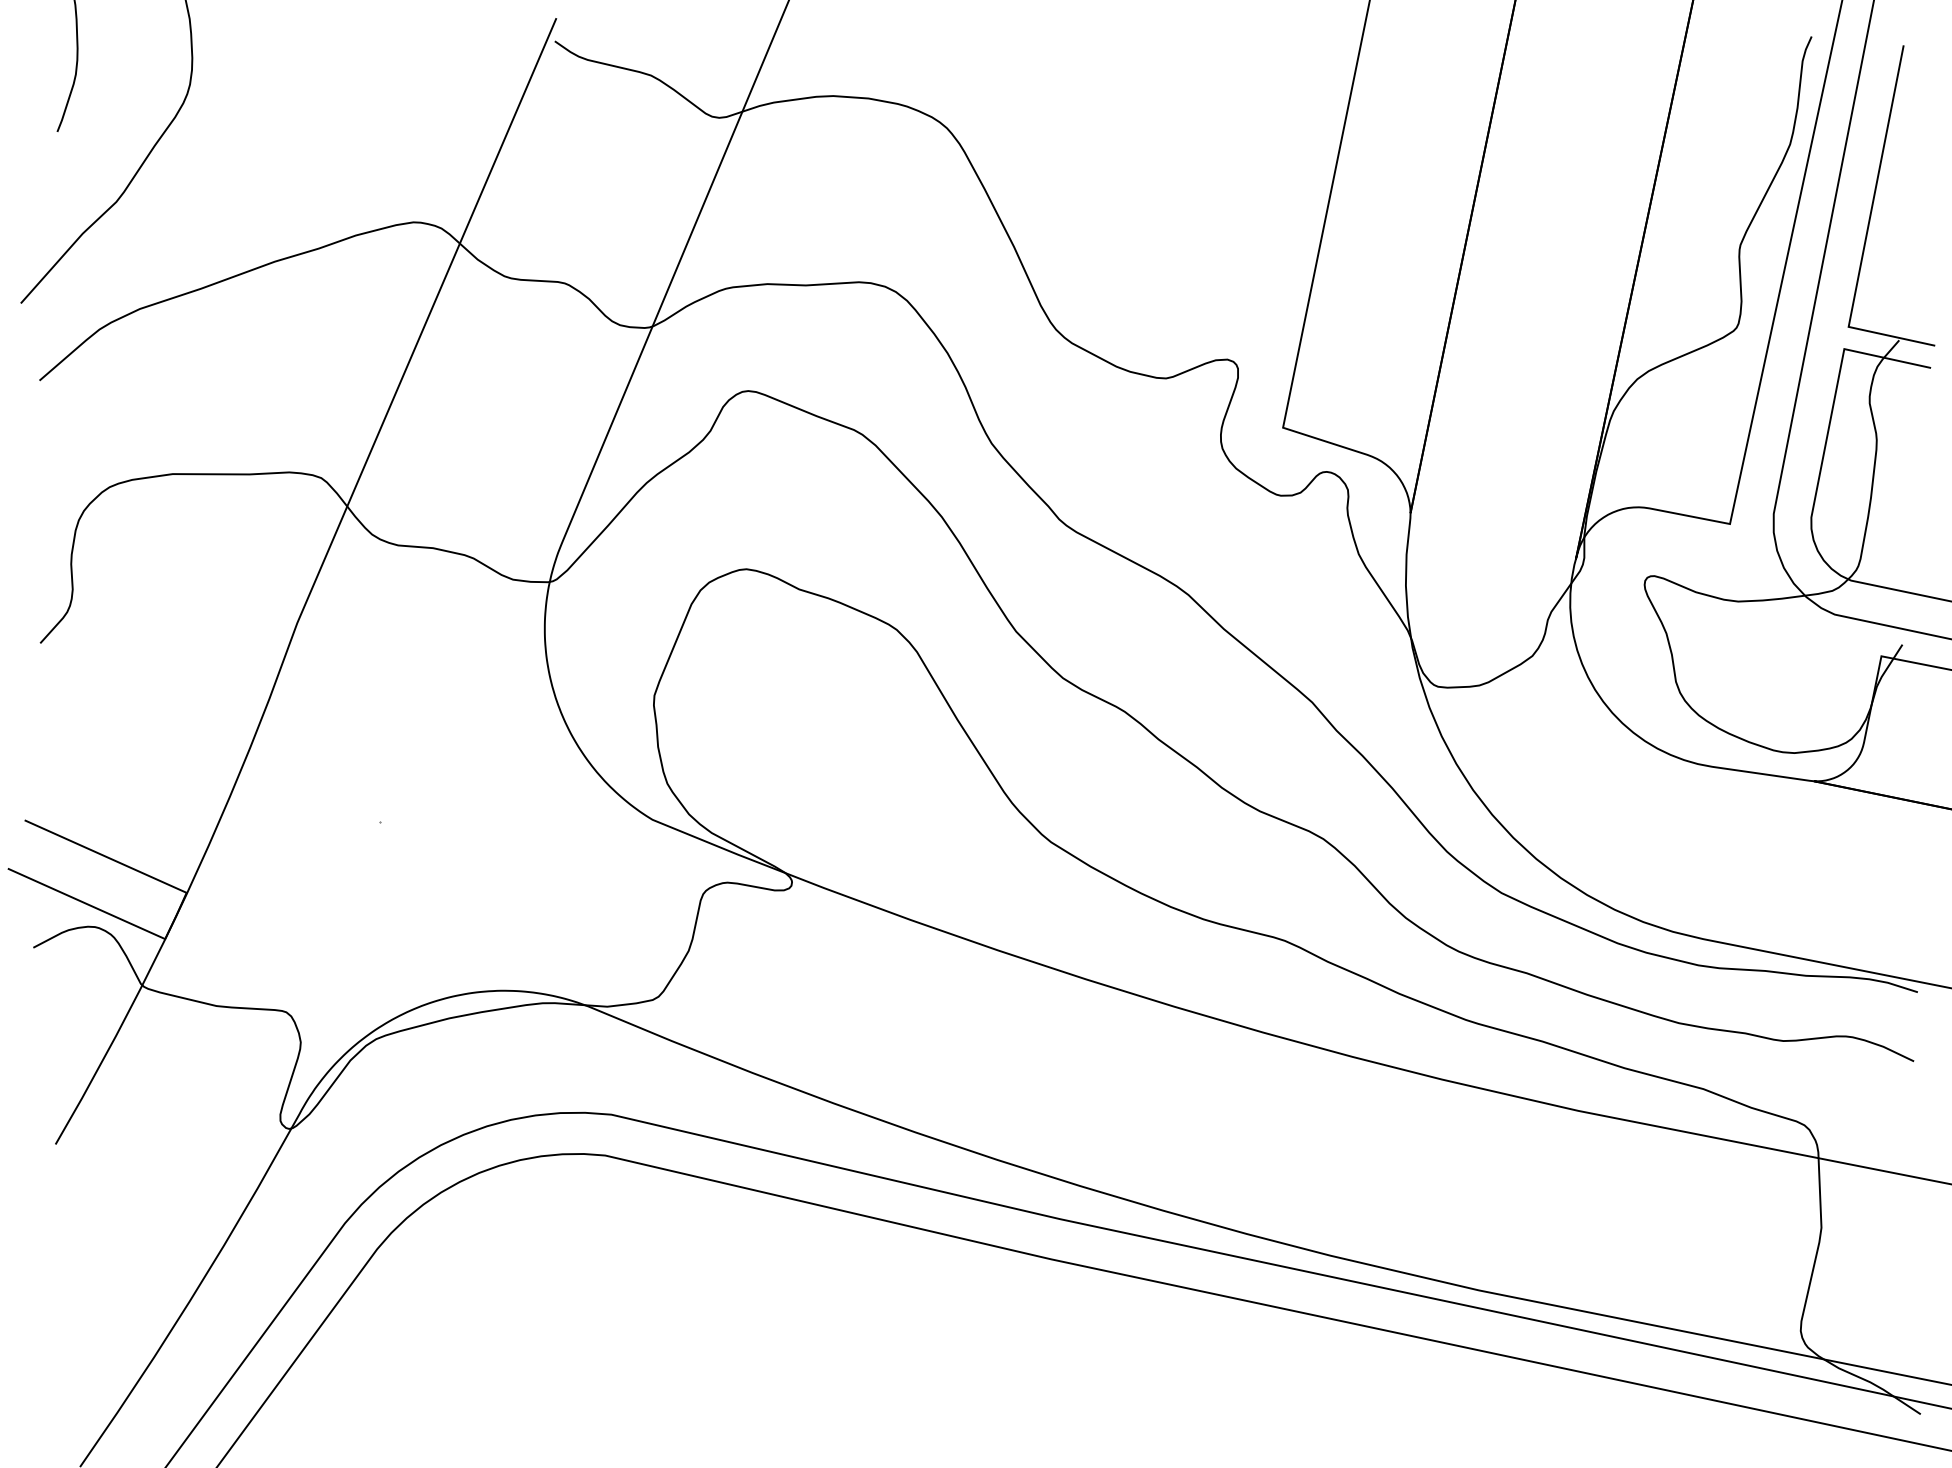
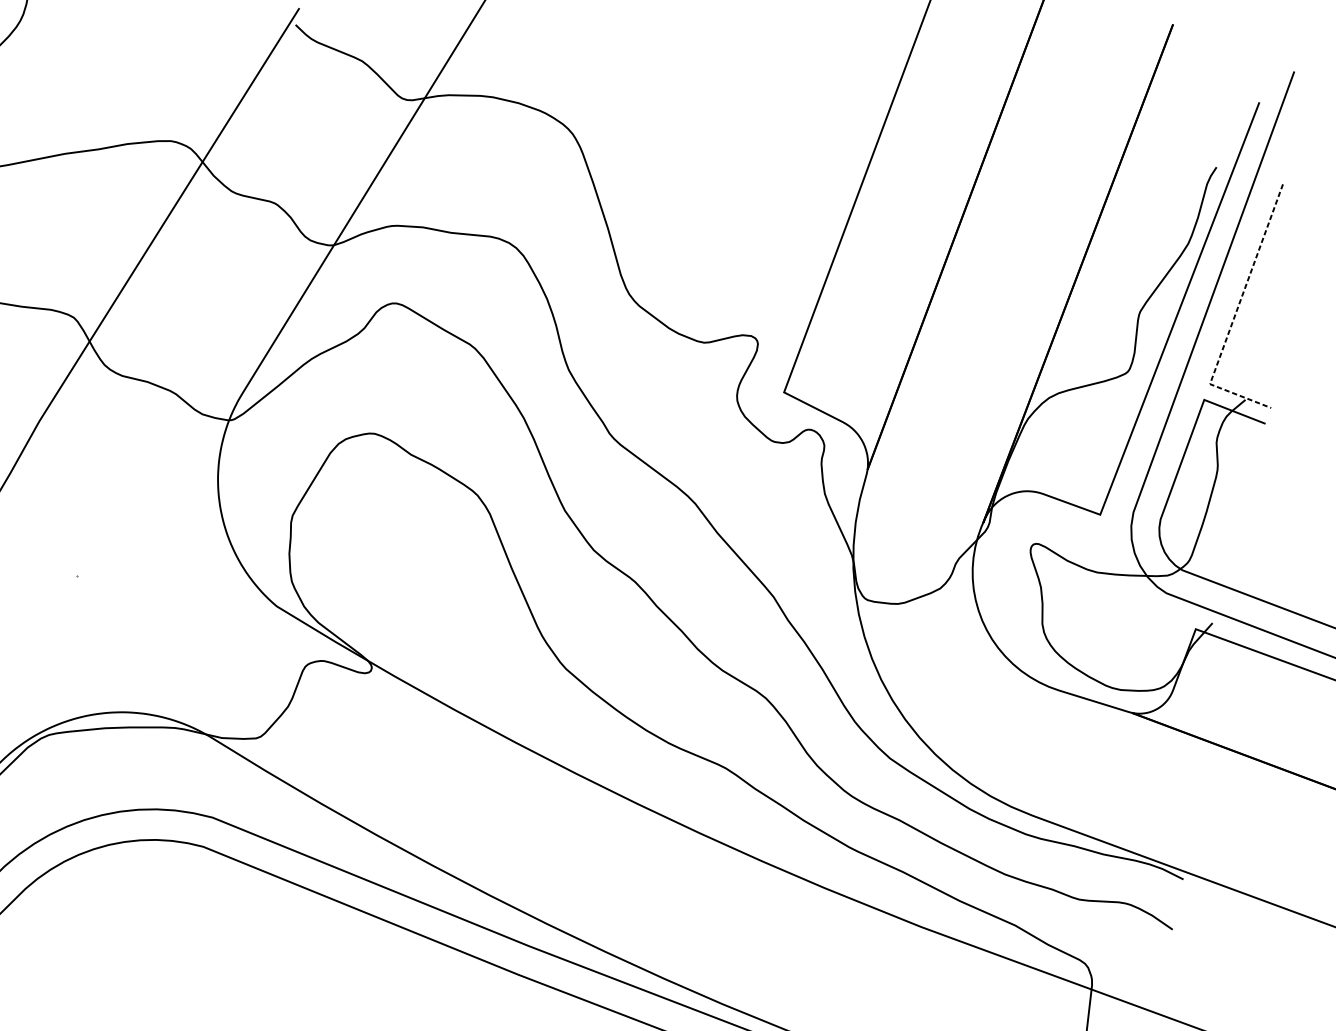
line: (1867, 230) -> (1235, 315), solid -> dashed

